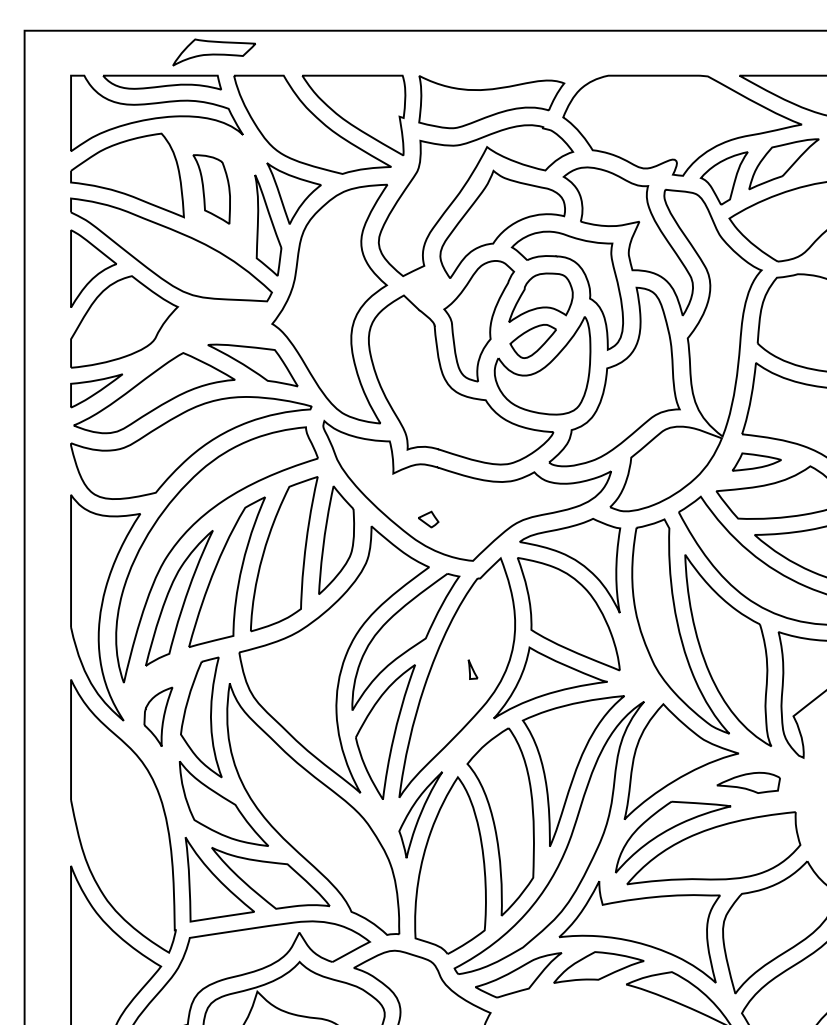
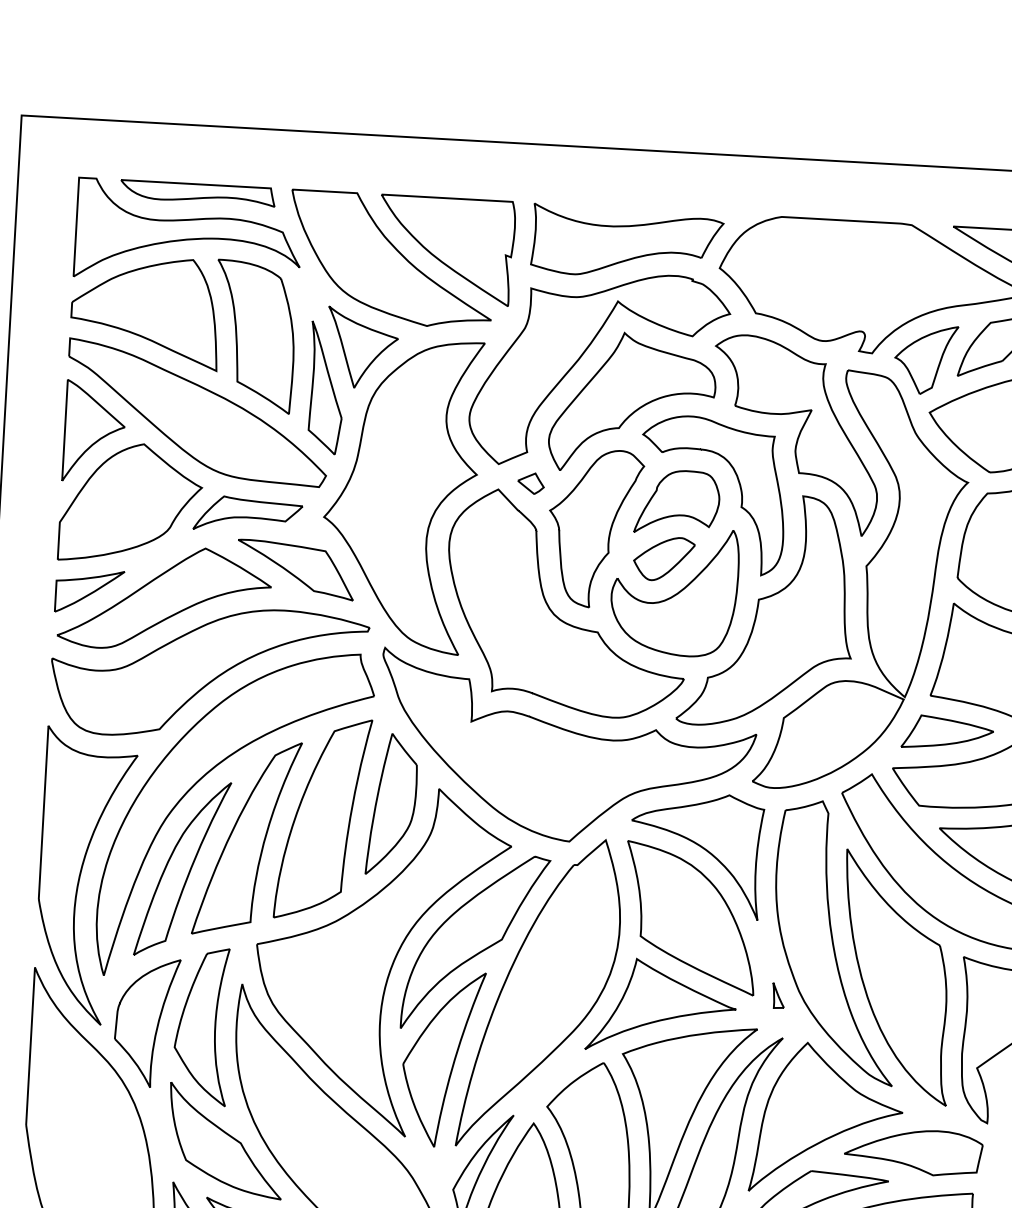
part: (213, 52) -> (247, 514), moved
part: (211, 189) -> (254, 336), size x1.67
part: (756, 461) -> (947, 732), size x1.43
part: (428, 519) -> (530, 483), moved
part: (472, 669) -> (777, 995), moved
part: (158, 716) -> (146, 1022), size x1.67
part: (748, 782) -> (913, 1151), size x1.67

